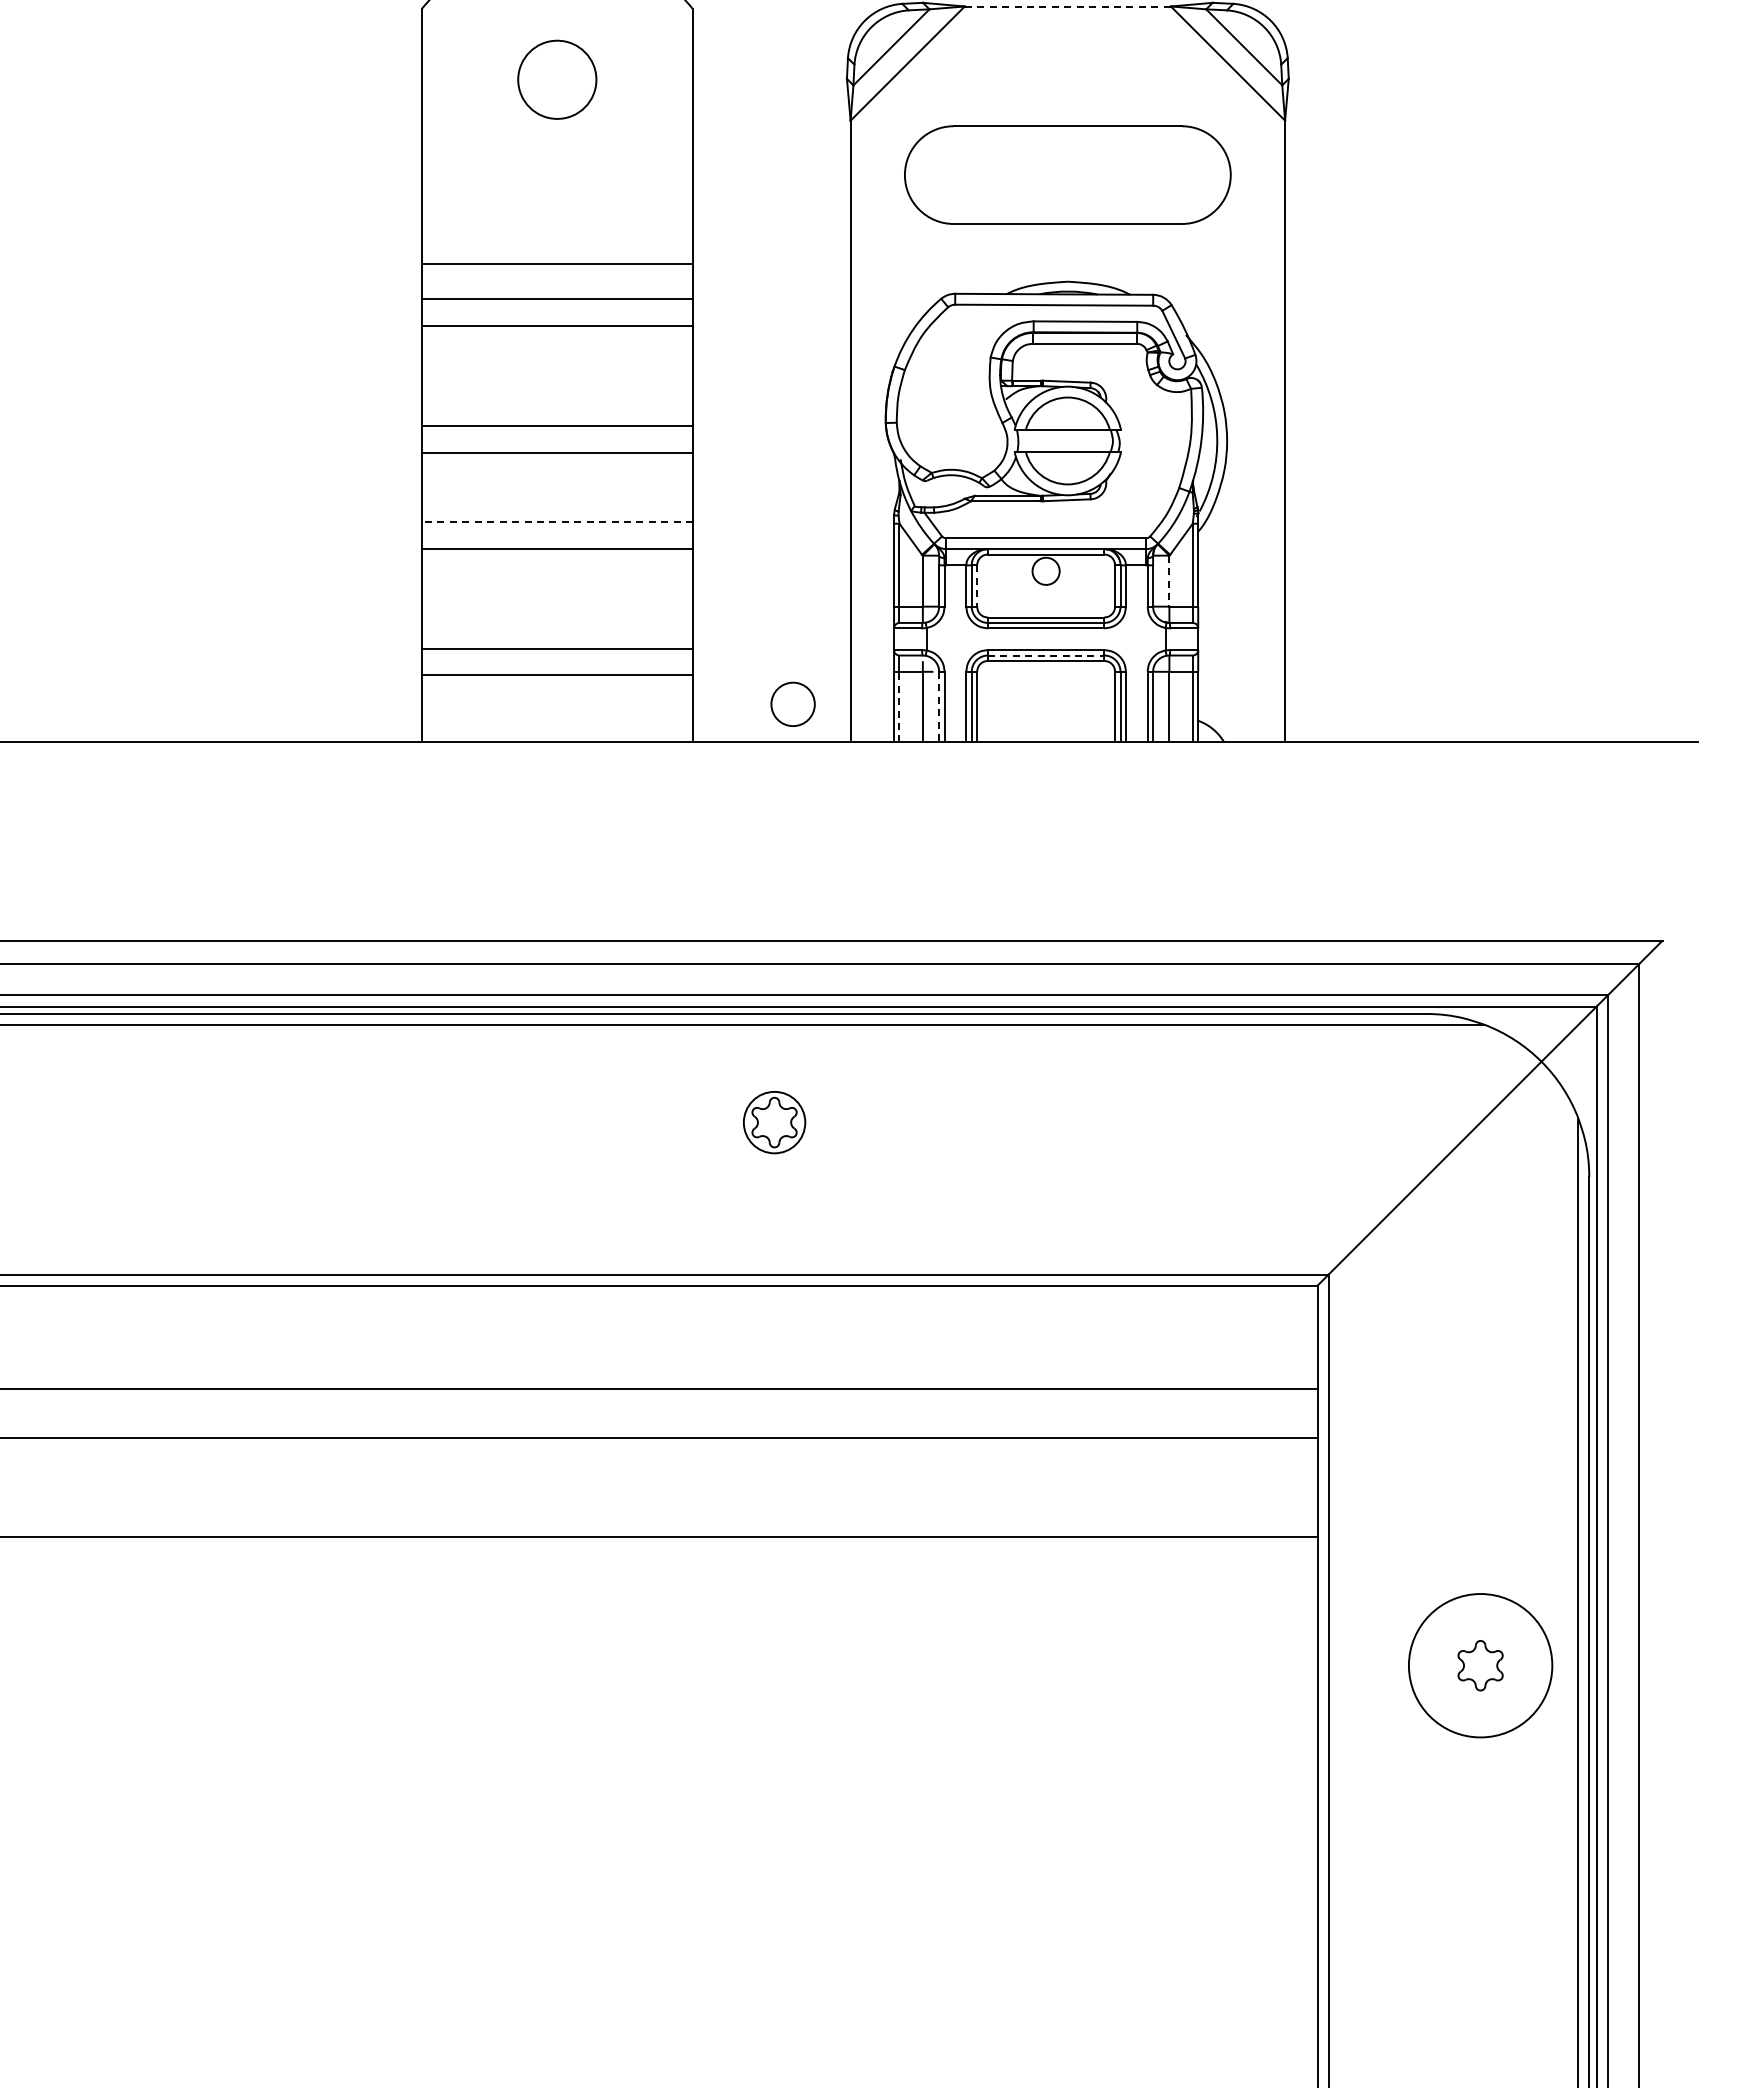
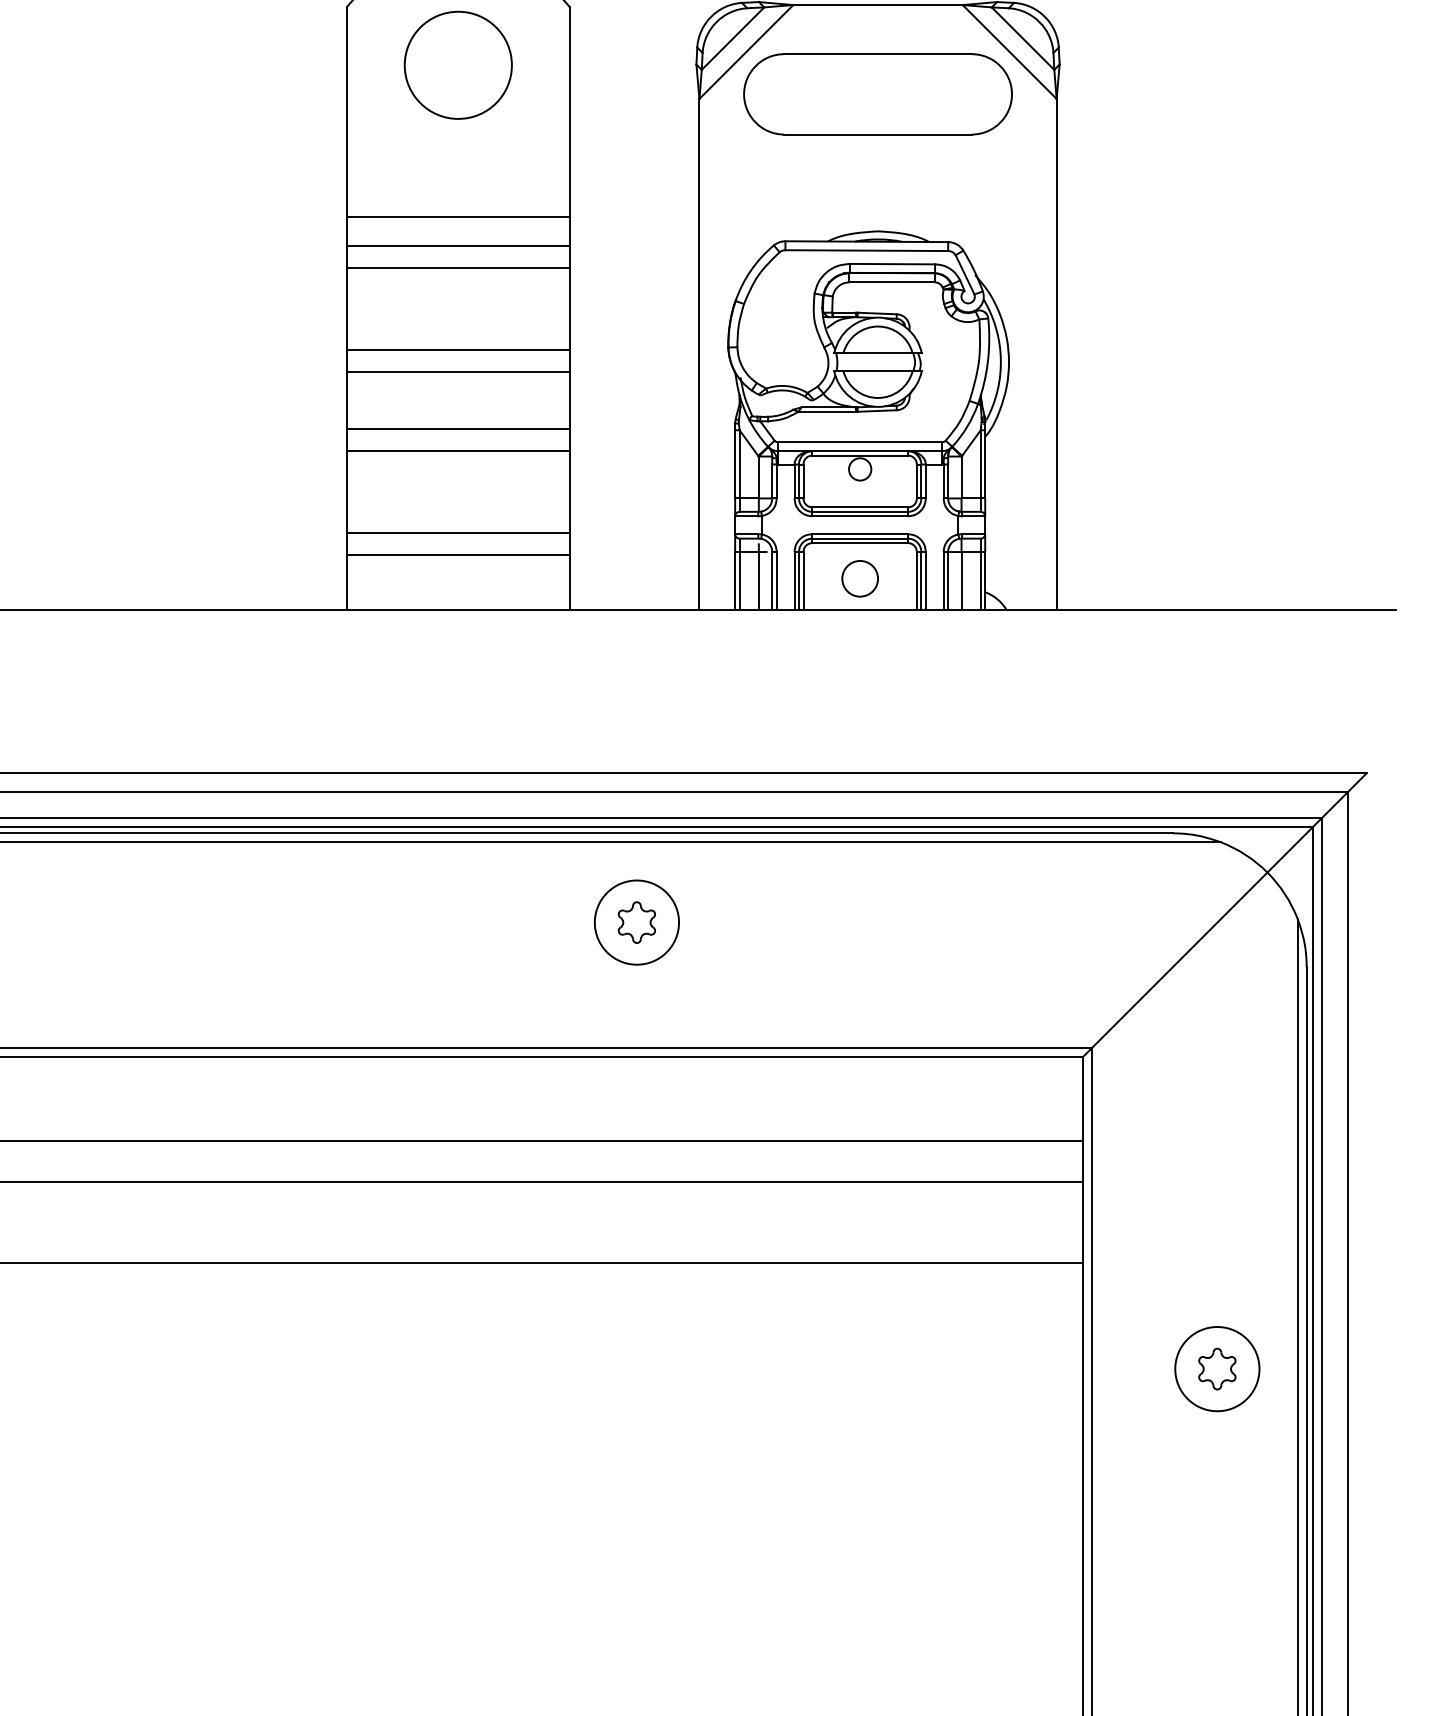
line: (1068, 6) -> (878, 5), dashed -> solid
circle: (557, 79) -> (458, 65), size x1.67
part: (1067, 174) -> (877, 93), moved
line: (557, 521) -> (458, 428), dashed -> solid
line: (1169, 581) -> (961, 477), dashed -> solid
line: (977, 586) -> (803, 481), dashed -> solid
line: (1046, 655) -> (860, 538), dashed -> solid
circle: (792, 703) -> (859, 578), moved
line: (899, 706) -> (739, 580), dashed -> solid
line: (939, 707) -> (772, 581), dashed -> solid
circle: (774, 1122) -> (636, 922), size x1.67
circle: (1480, 1665) -> (1217, 1368), size x0.71

